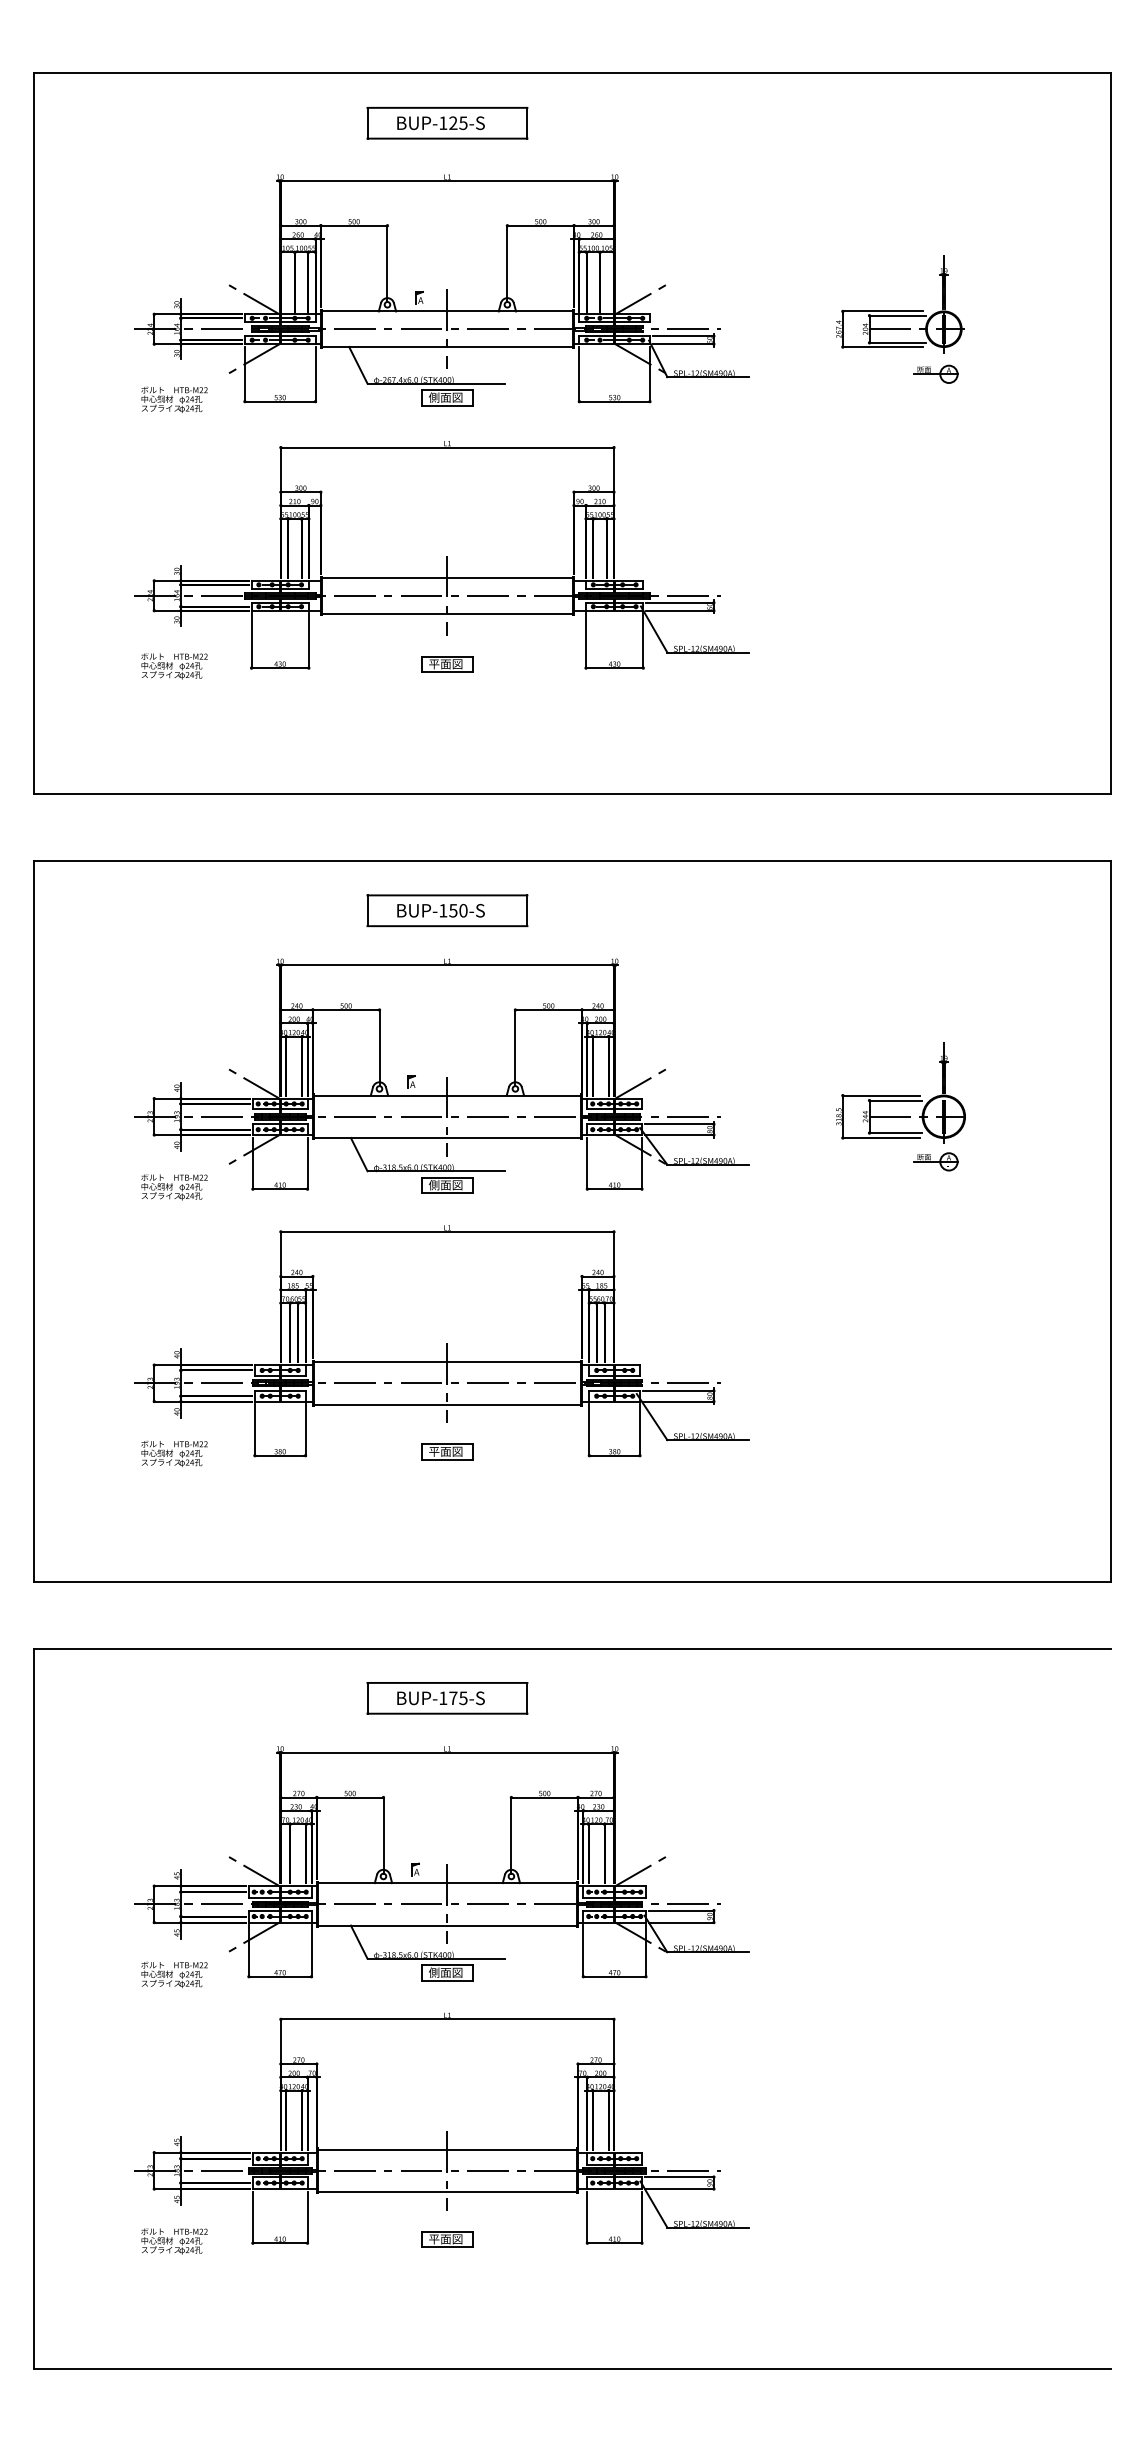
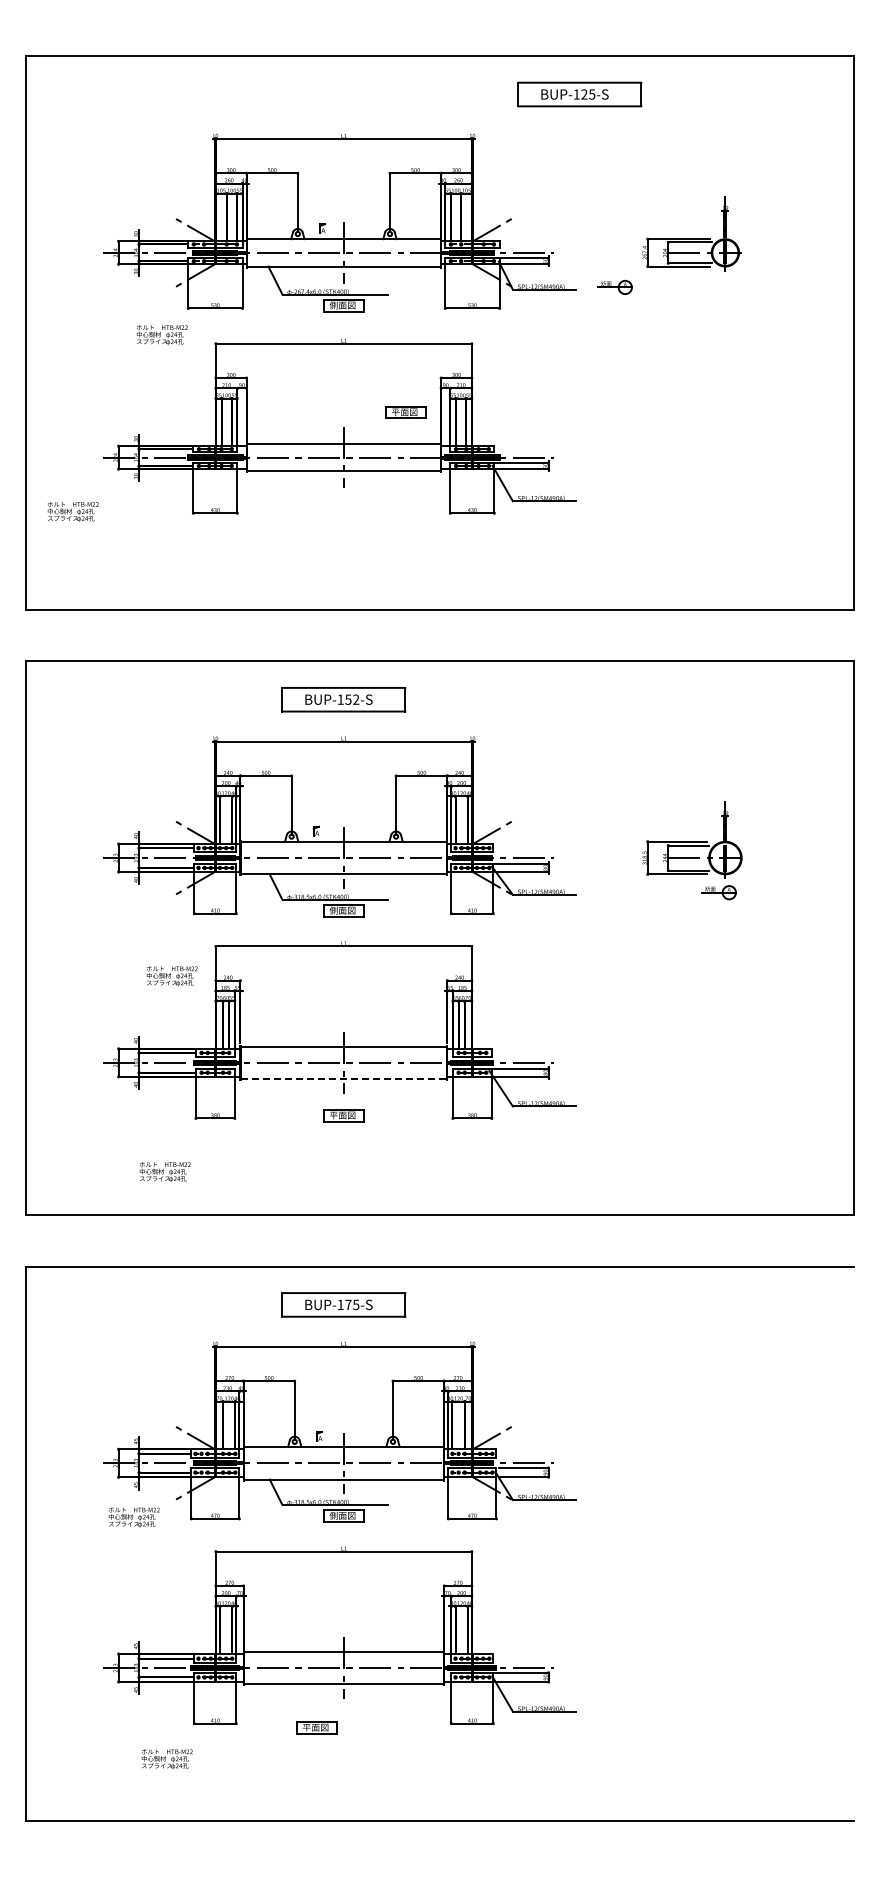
part: (446, 123) -> (579, 94), moved
part: (934, 374) -> (614, 287), moved
text: (173, 399) -> (161, 334), moved
part: (446, 664) -> (405, 412), moved
text: (173, 665) -> (72, 511), moved
text: (463, 910) -> (356, 699), BUP-150-S -> BUP-152-S
text: (173, 1187) -> (171, 976), moved
line: (446, 1404) -> (343, 1079), solid -> dashed
text: (173, 1453) -> (164, 1171), moved
part: (446, 2239) -> (316, 1727), moved
text: (173, 2241) -> (166, 1759), moved

